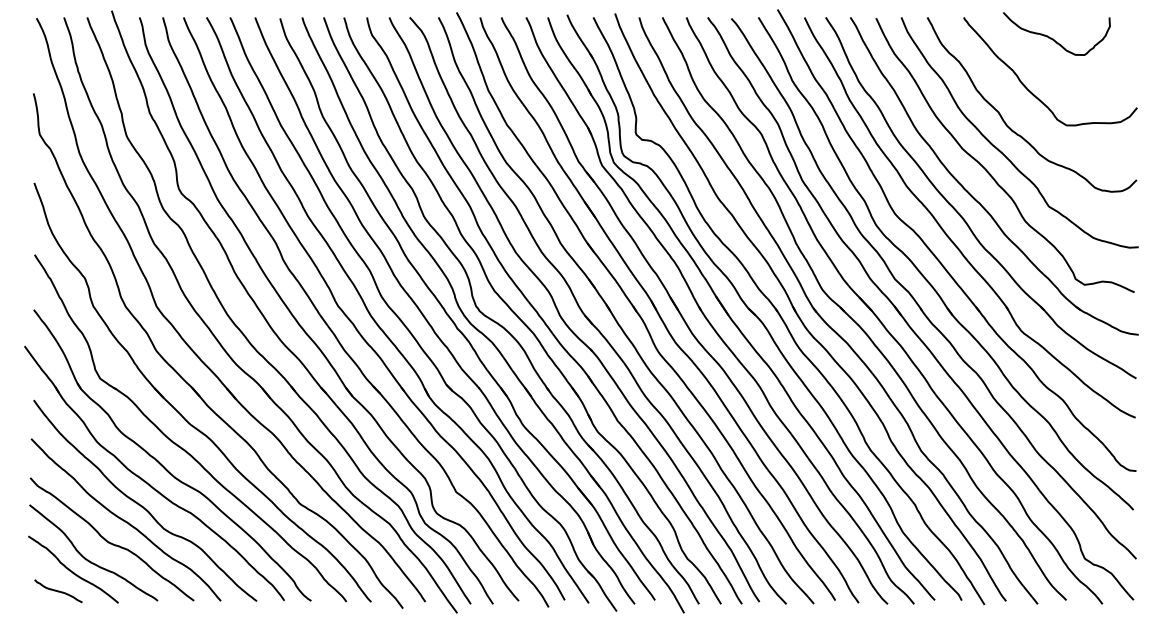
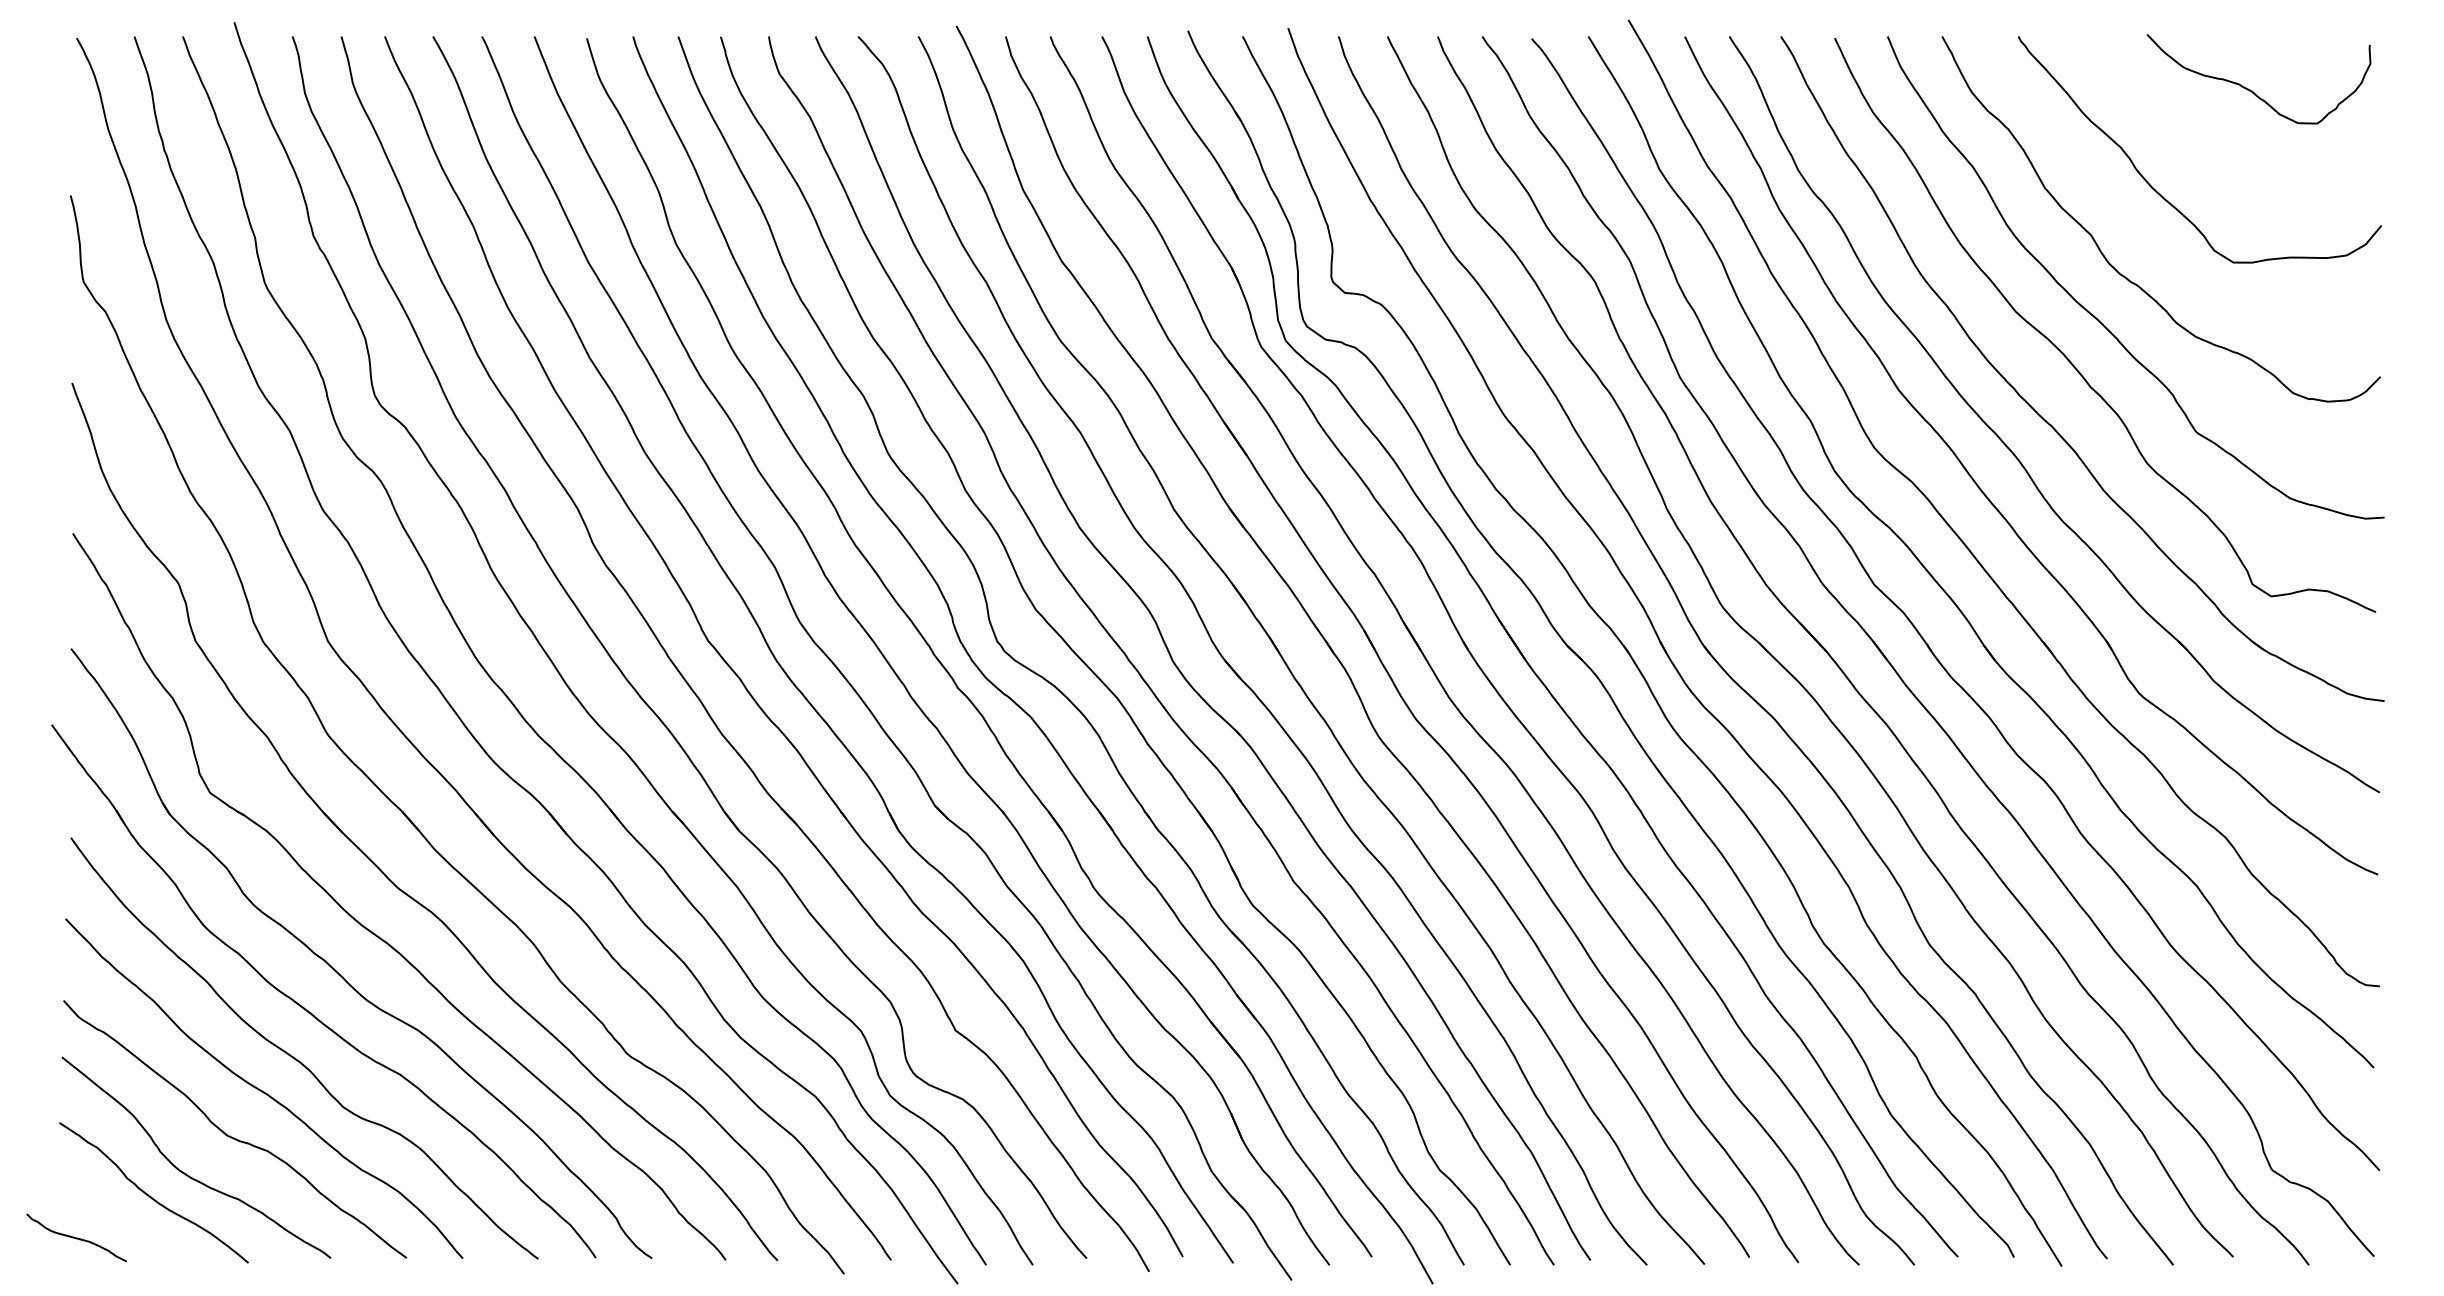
curve: (1053, 38) -> (2252, 88), moved
curve: (58, 591) -> (76, 1238), moved

